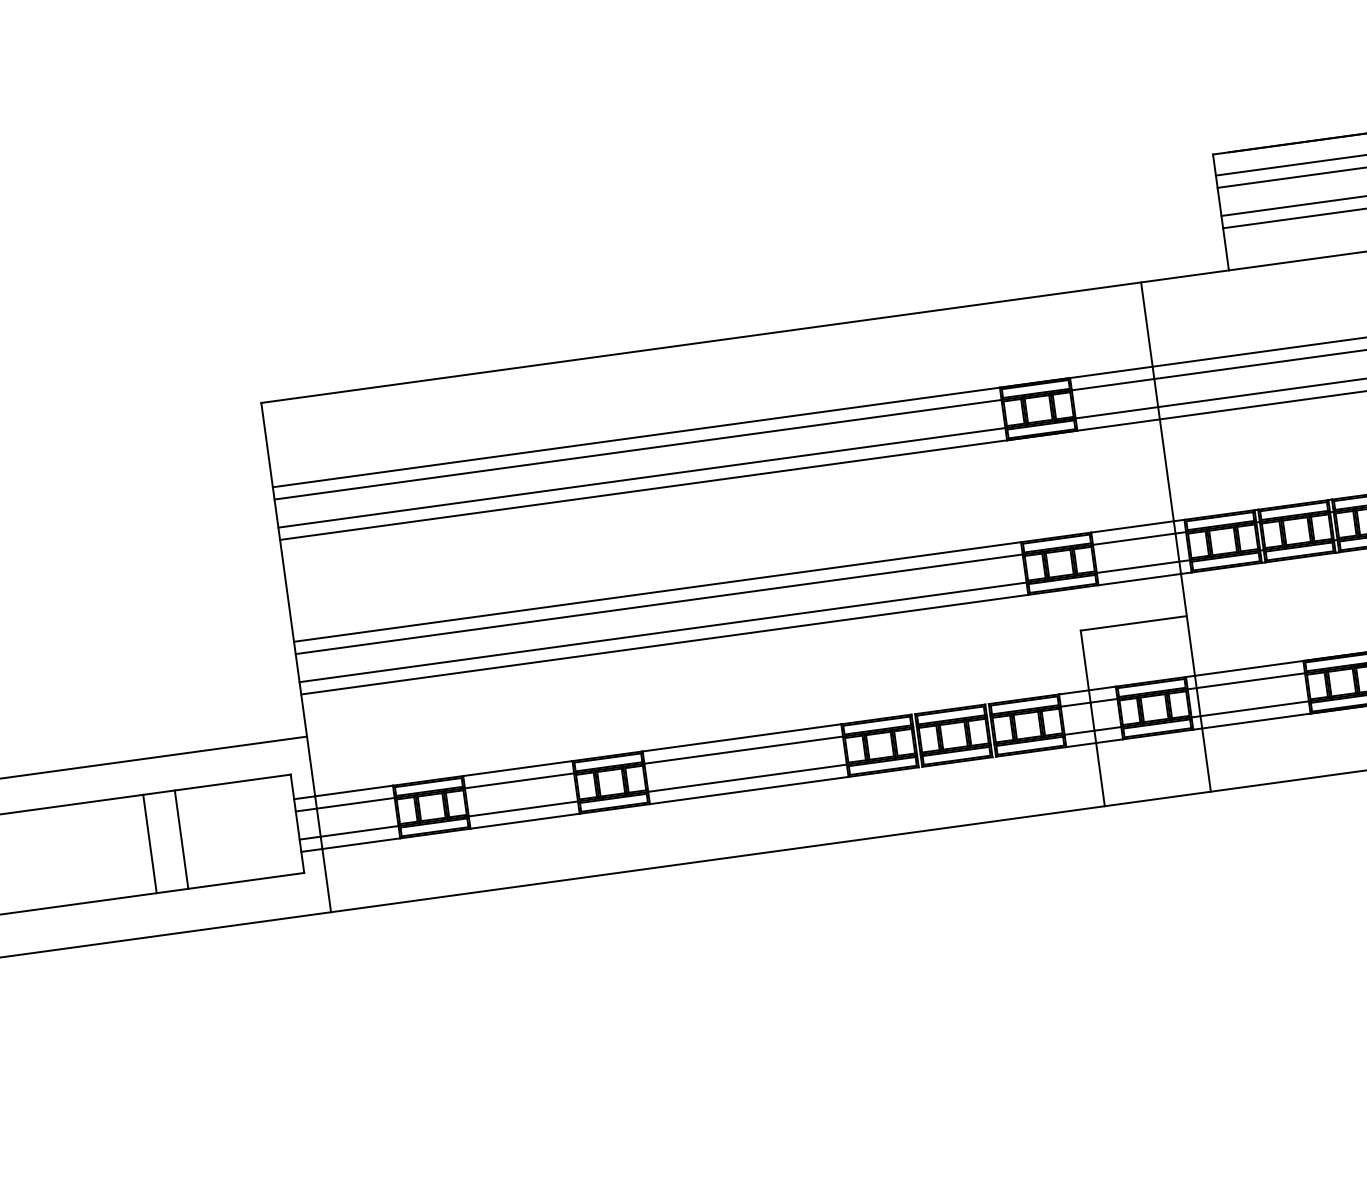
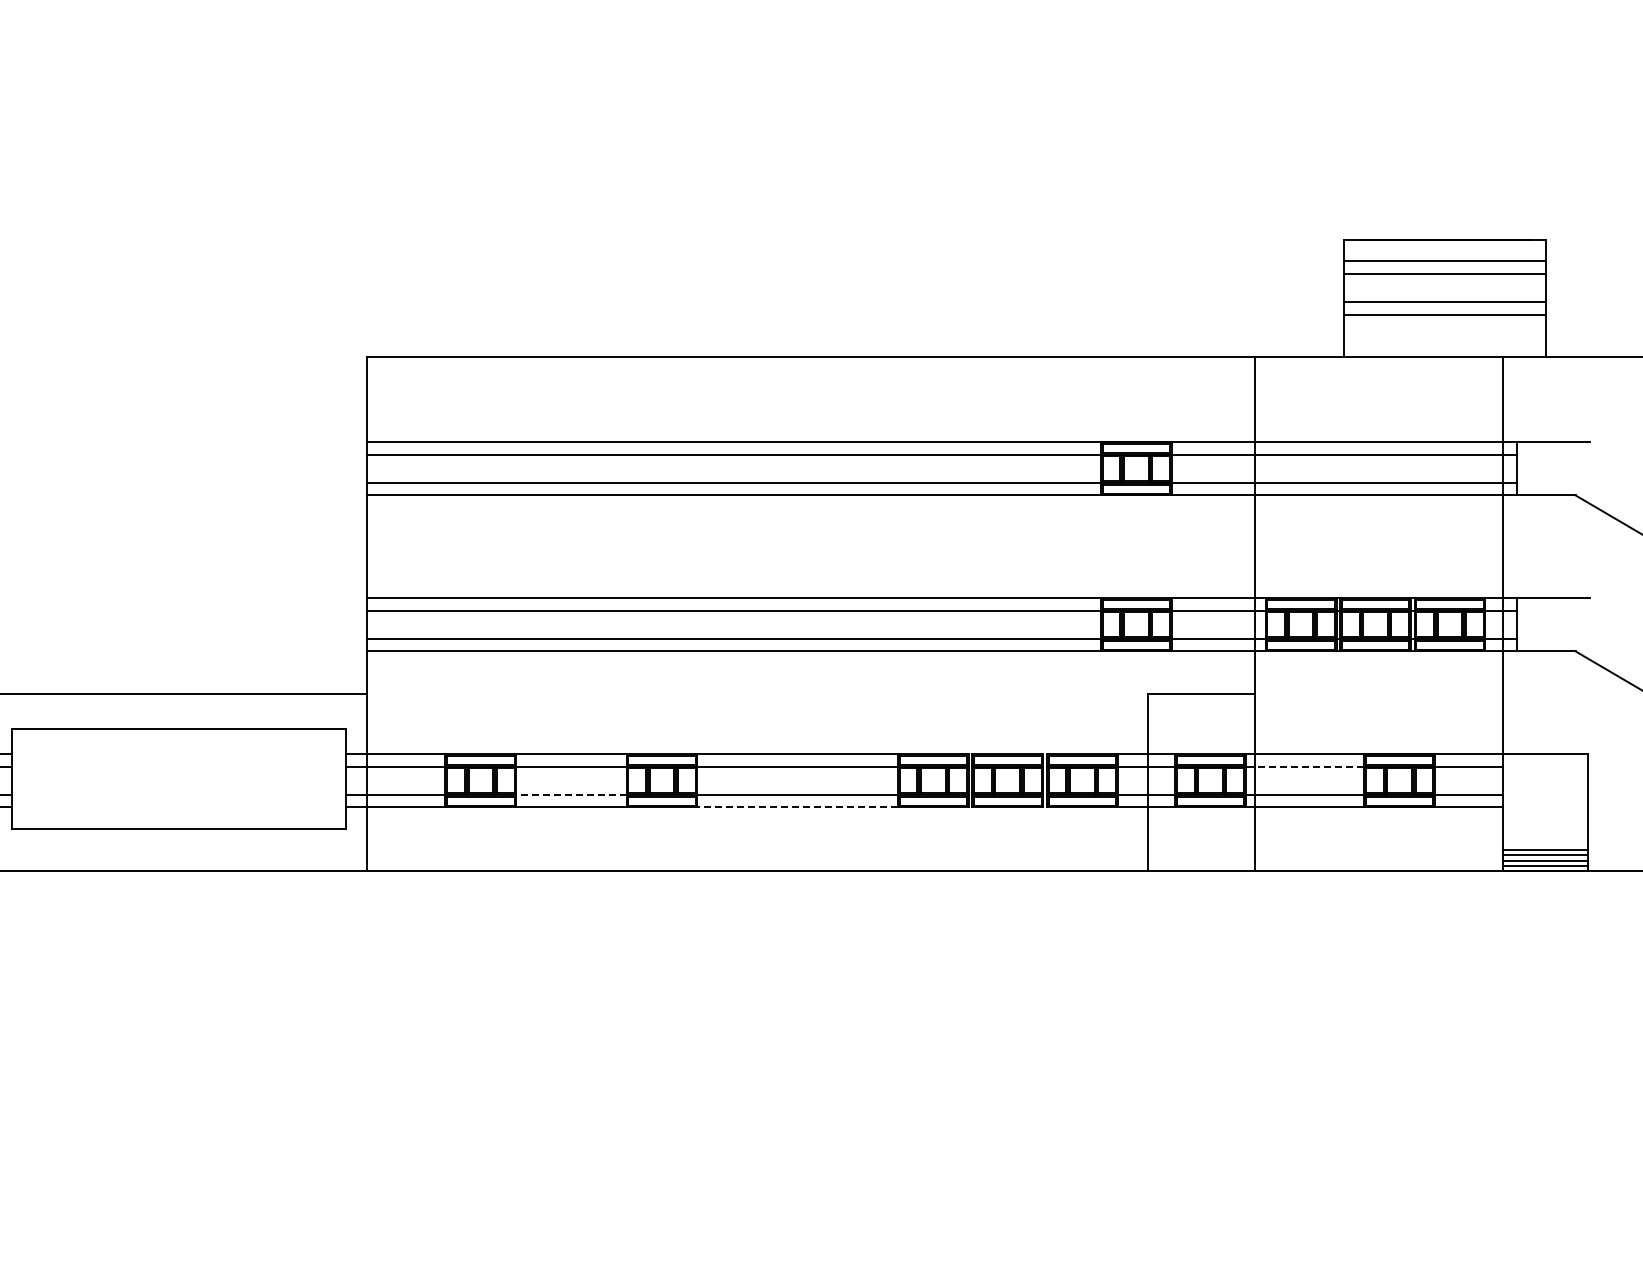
line: (1245, 681) -> (1304, 766), solid -> dashed
line: (749, 790) -> (797, 807), solid -> dashed
line: (522, 808) -> (570, 794), solid -> dashed
line: (181, 839) -> (228, 778), removed
line: (149, 843) -> (196, 778), removed

